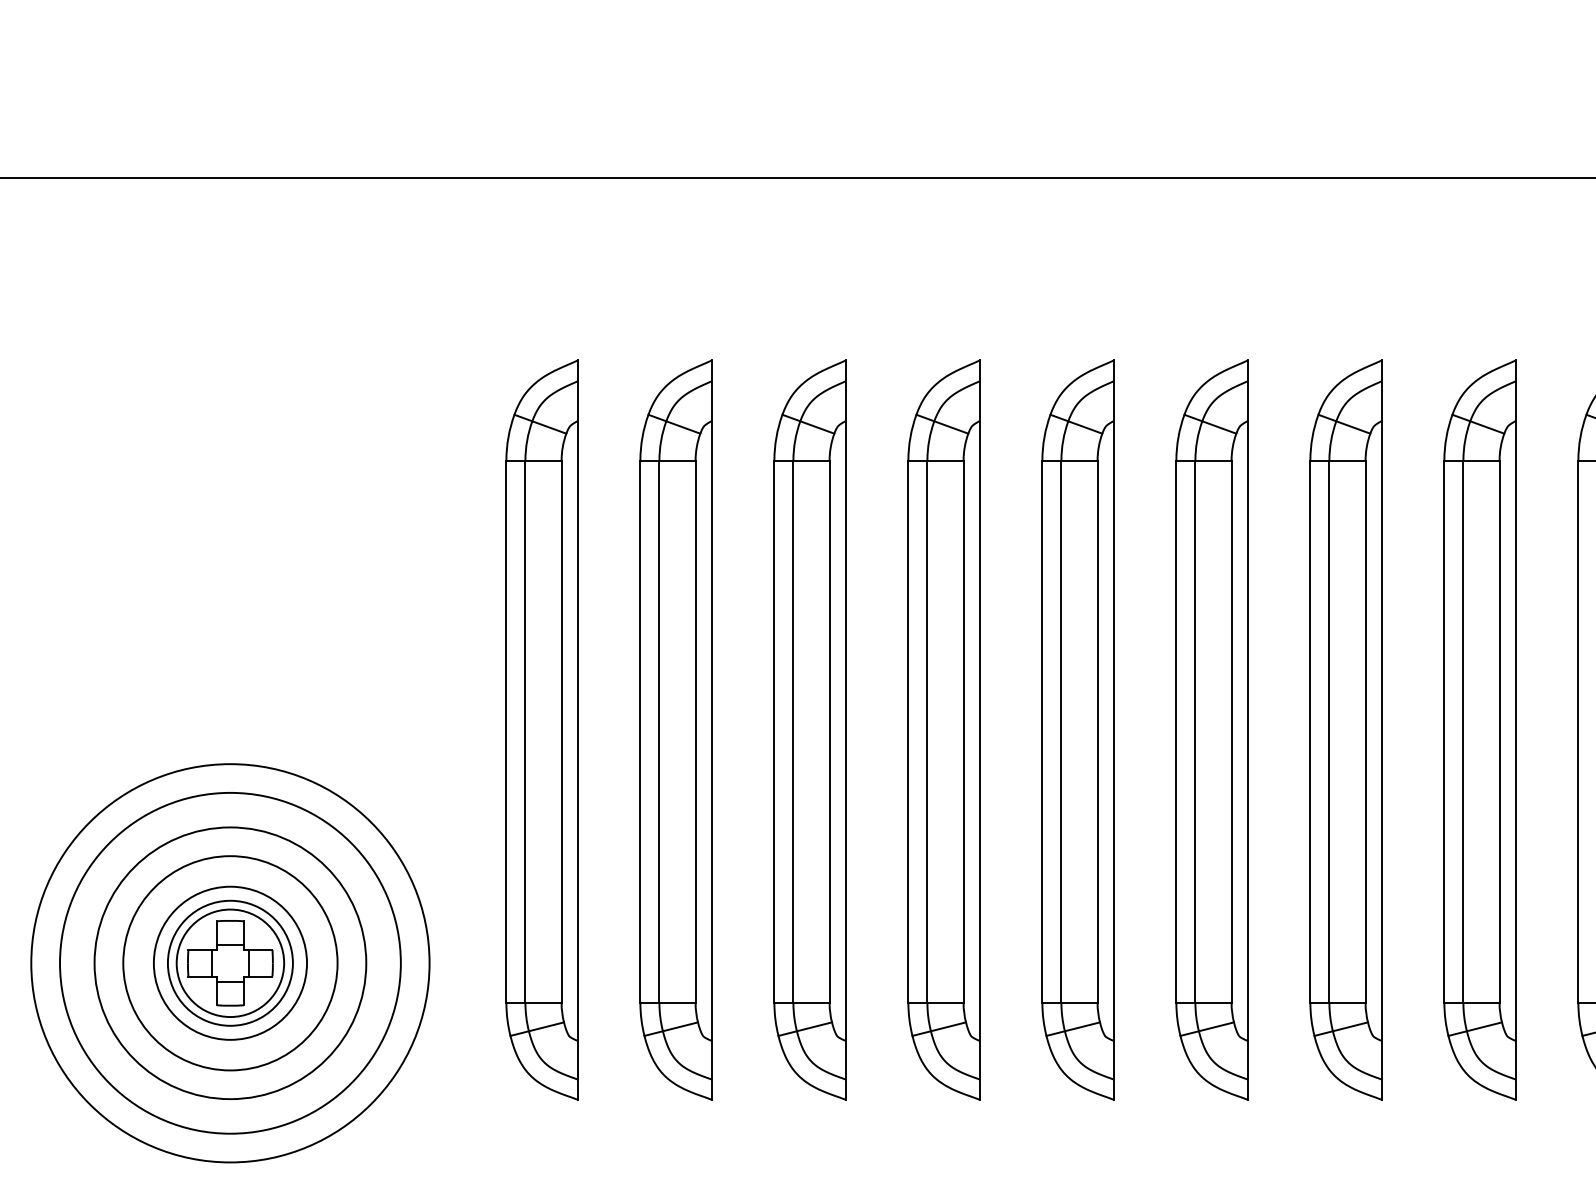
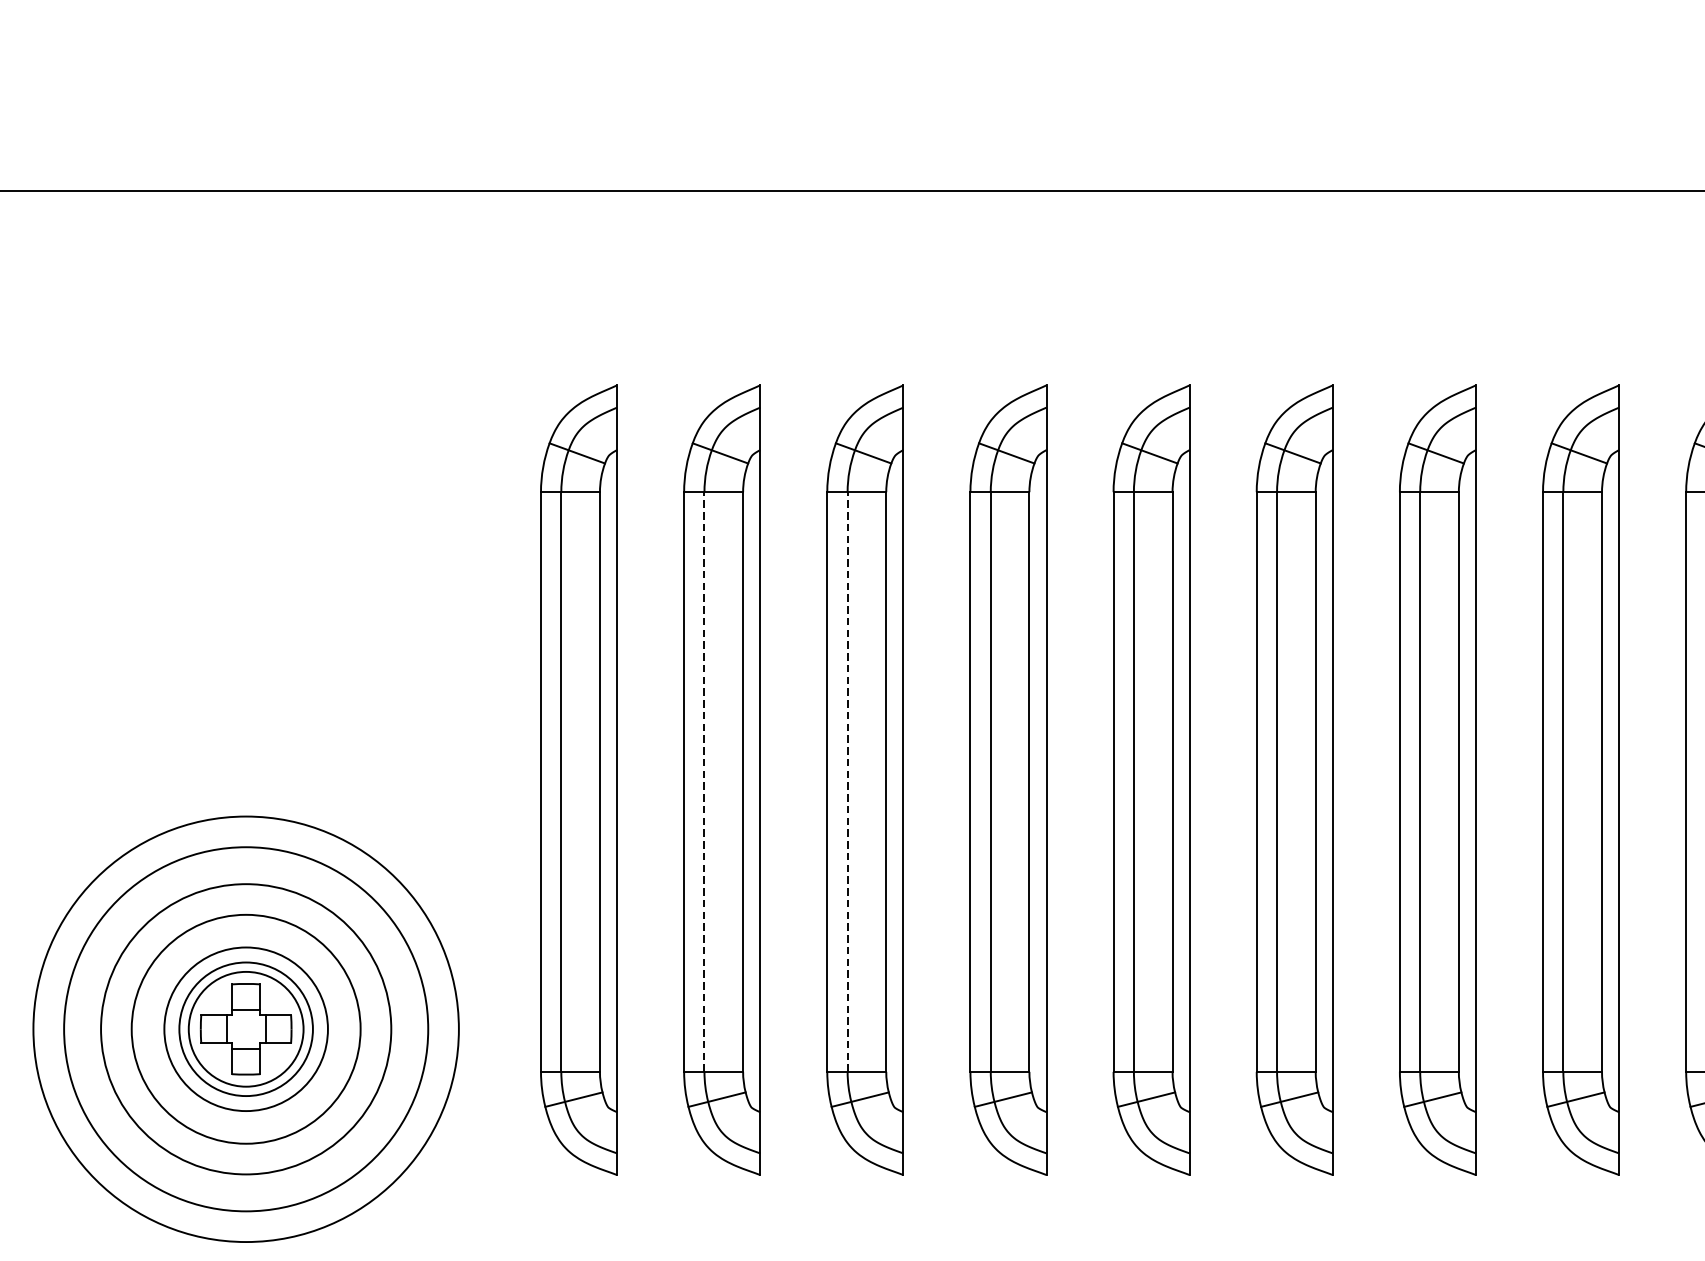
line: (659, 731) -> (704, 781), solid -> dashed
line: (793, 731) -> (847, 781), solid -> dashed

